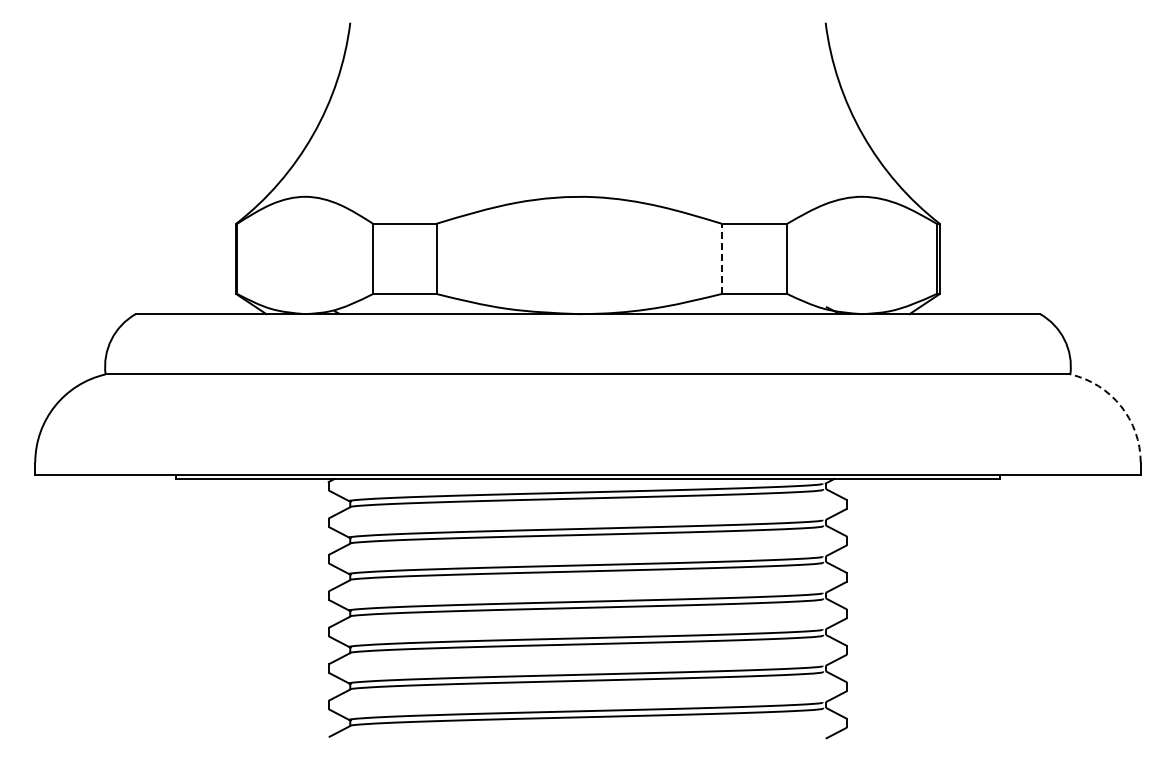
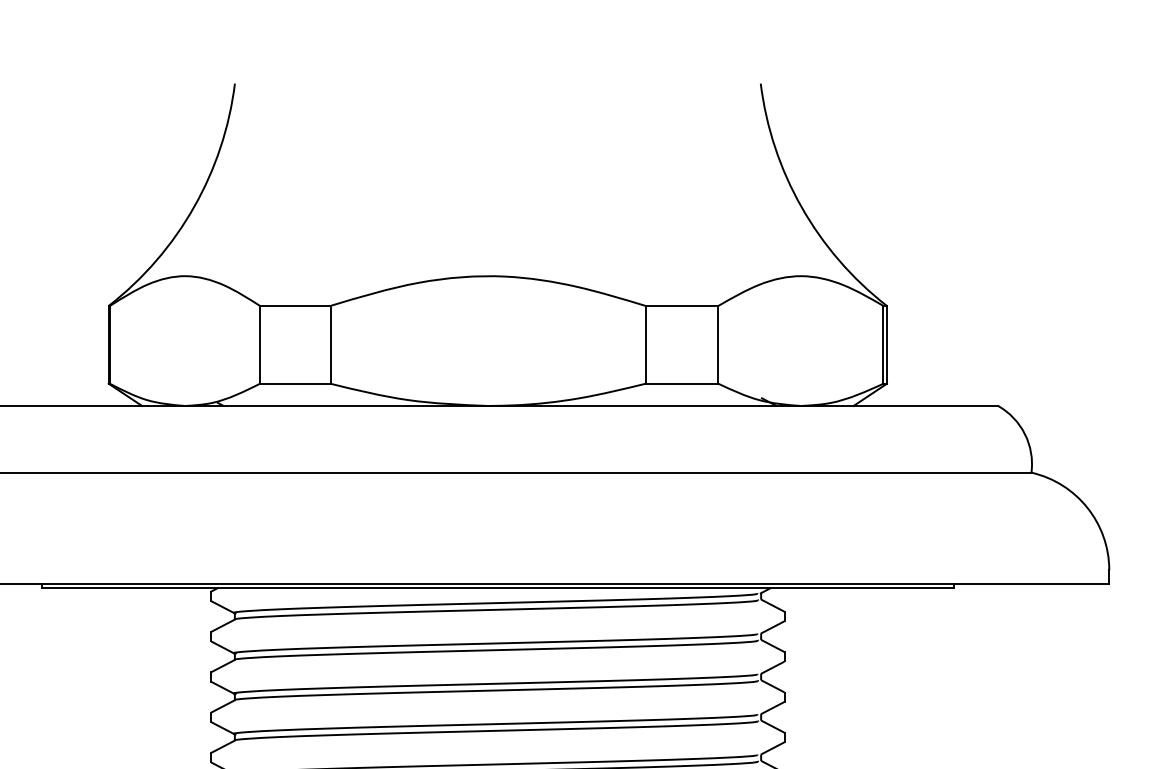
line: (721, 258) -> (645, 344), dashed -> solid
arc: (1120, 406) -> (1086, 508), dashed -> solid

